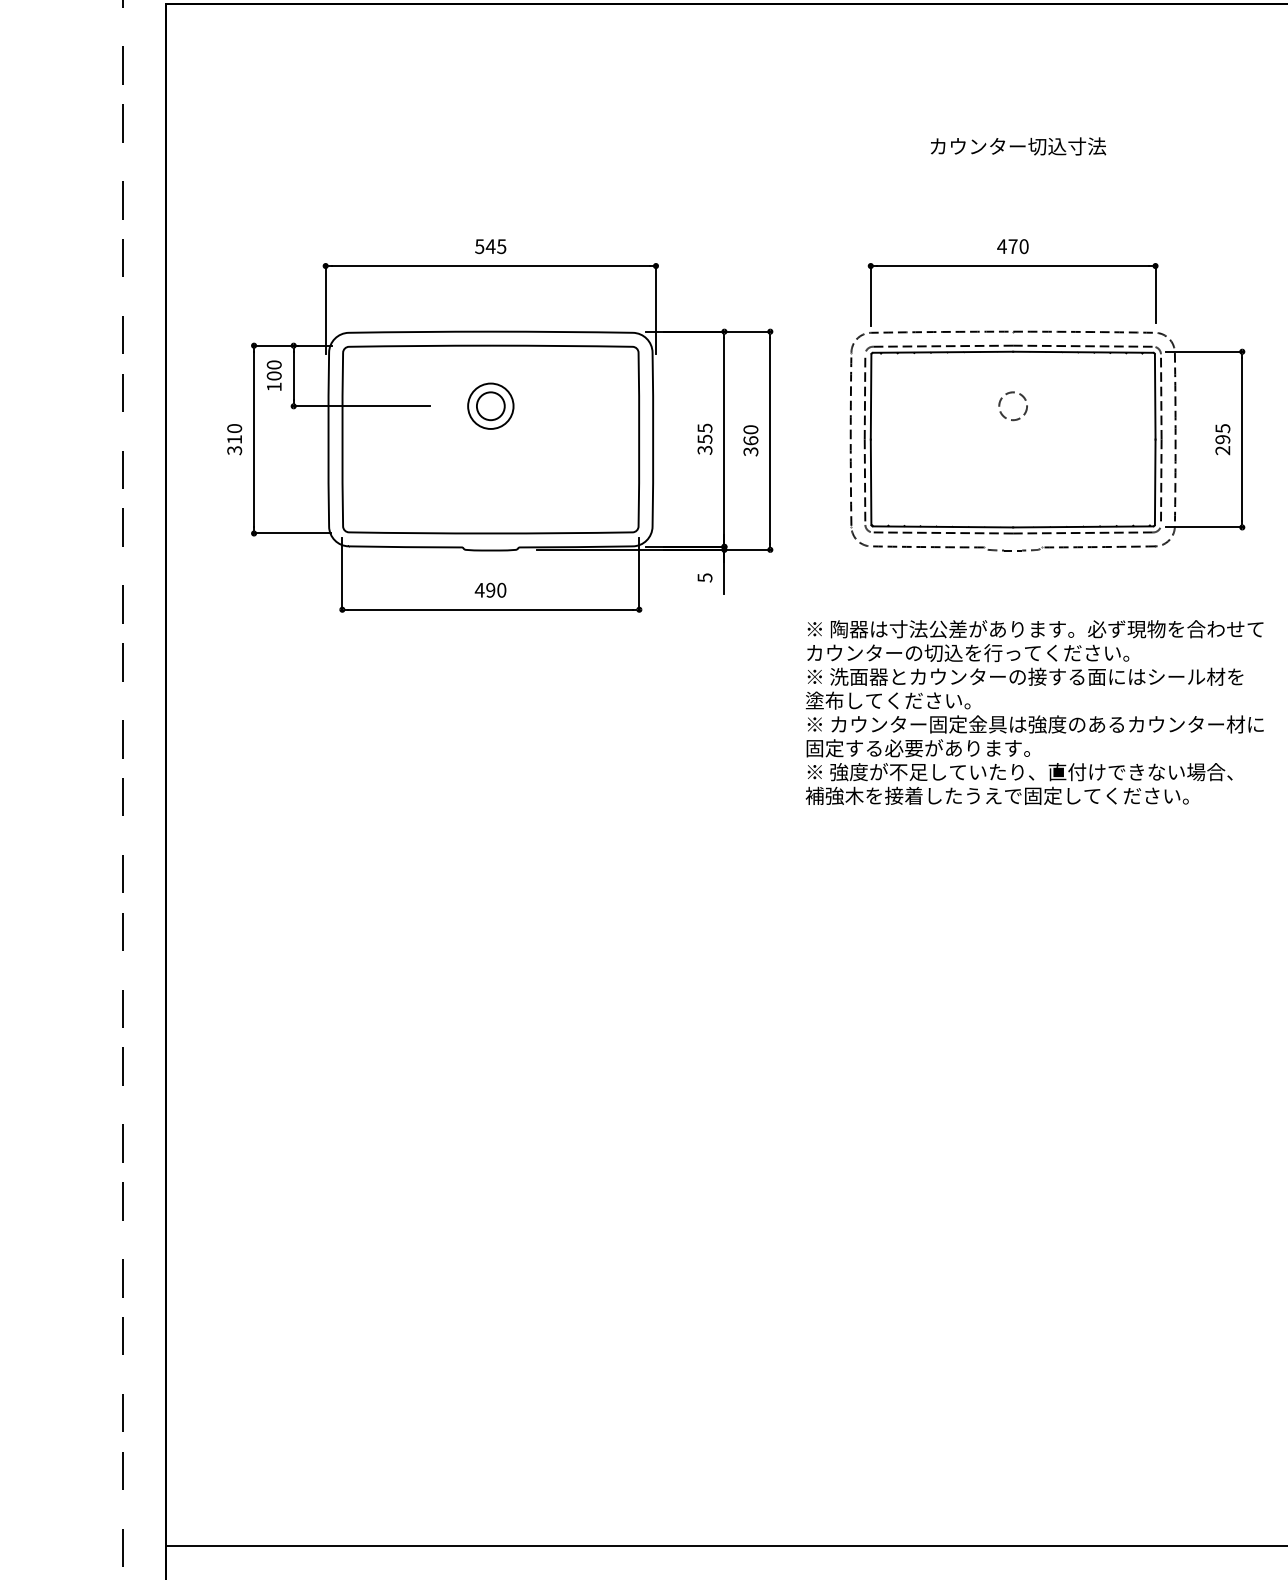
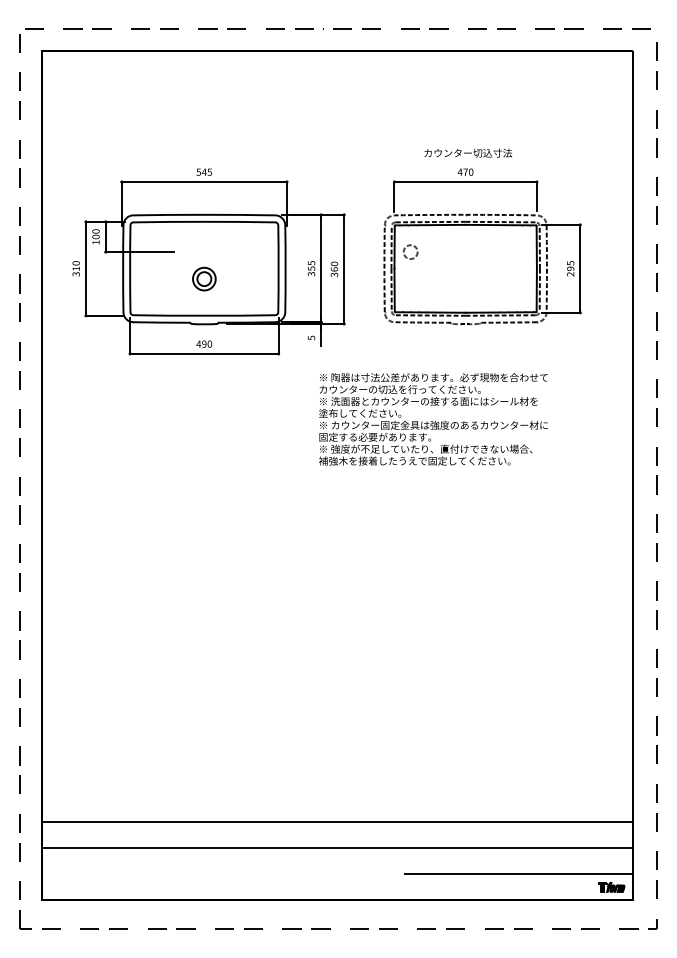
text: (1016, 145) -> (467, 152), moved
part: (491, 404) -> (204, 278), moved
part: (1012, 404) -> (410, 251), moved
text: (1034, 712) -> (433, 419), moved

